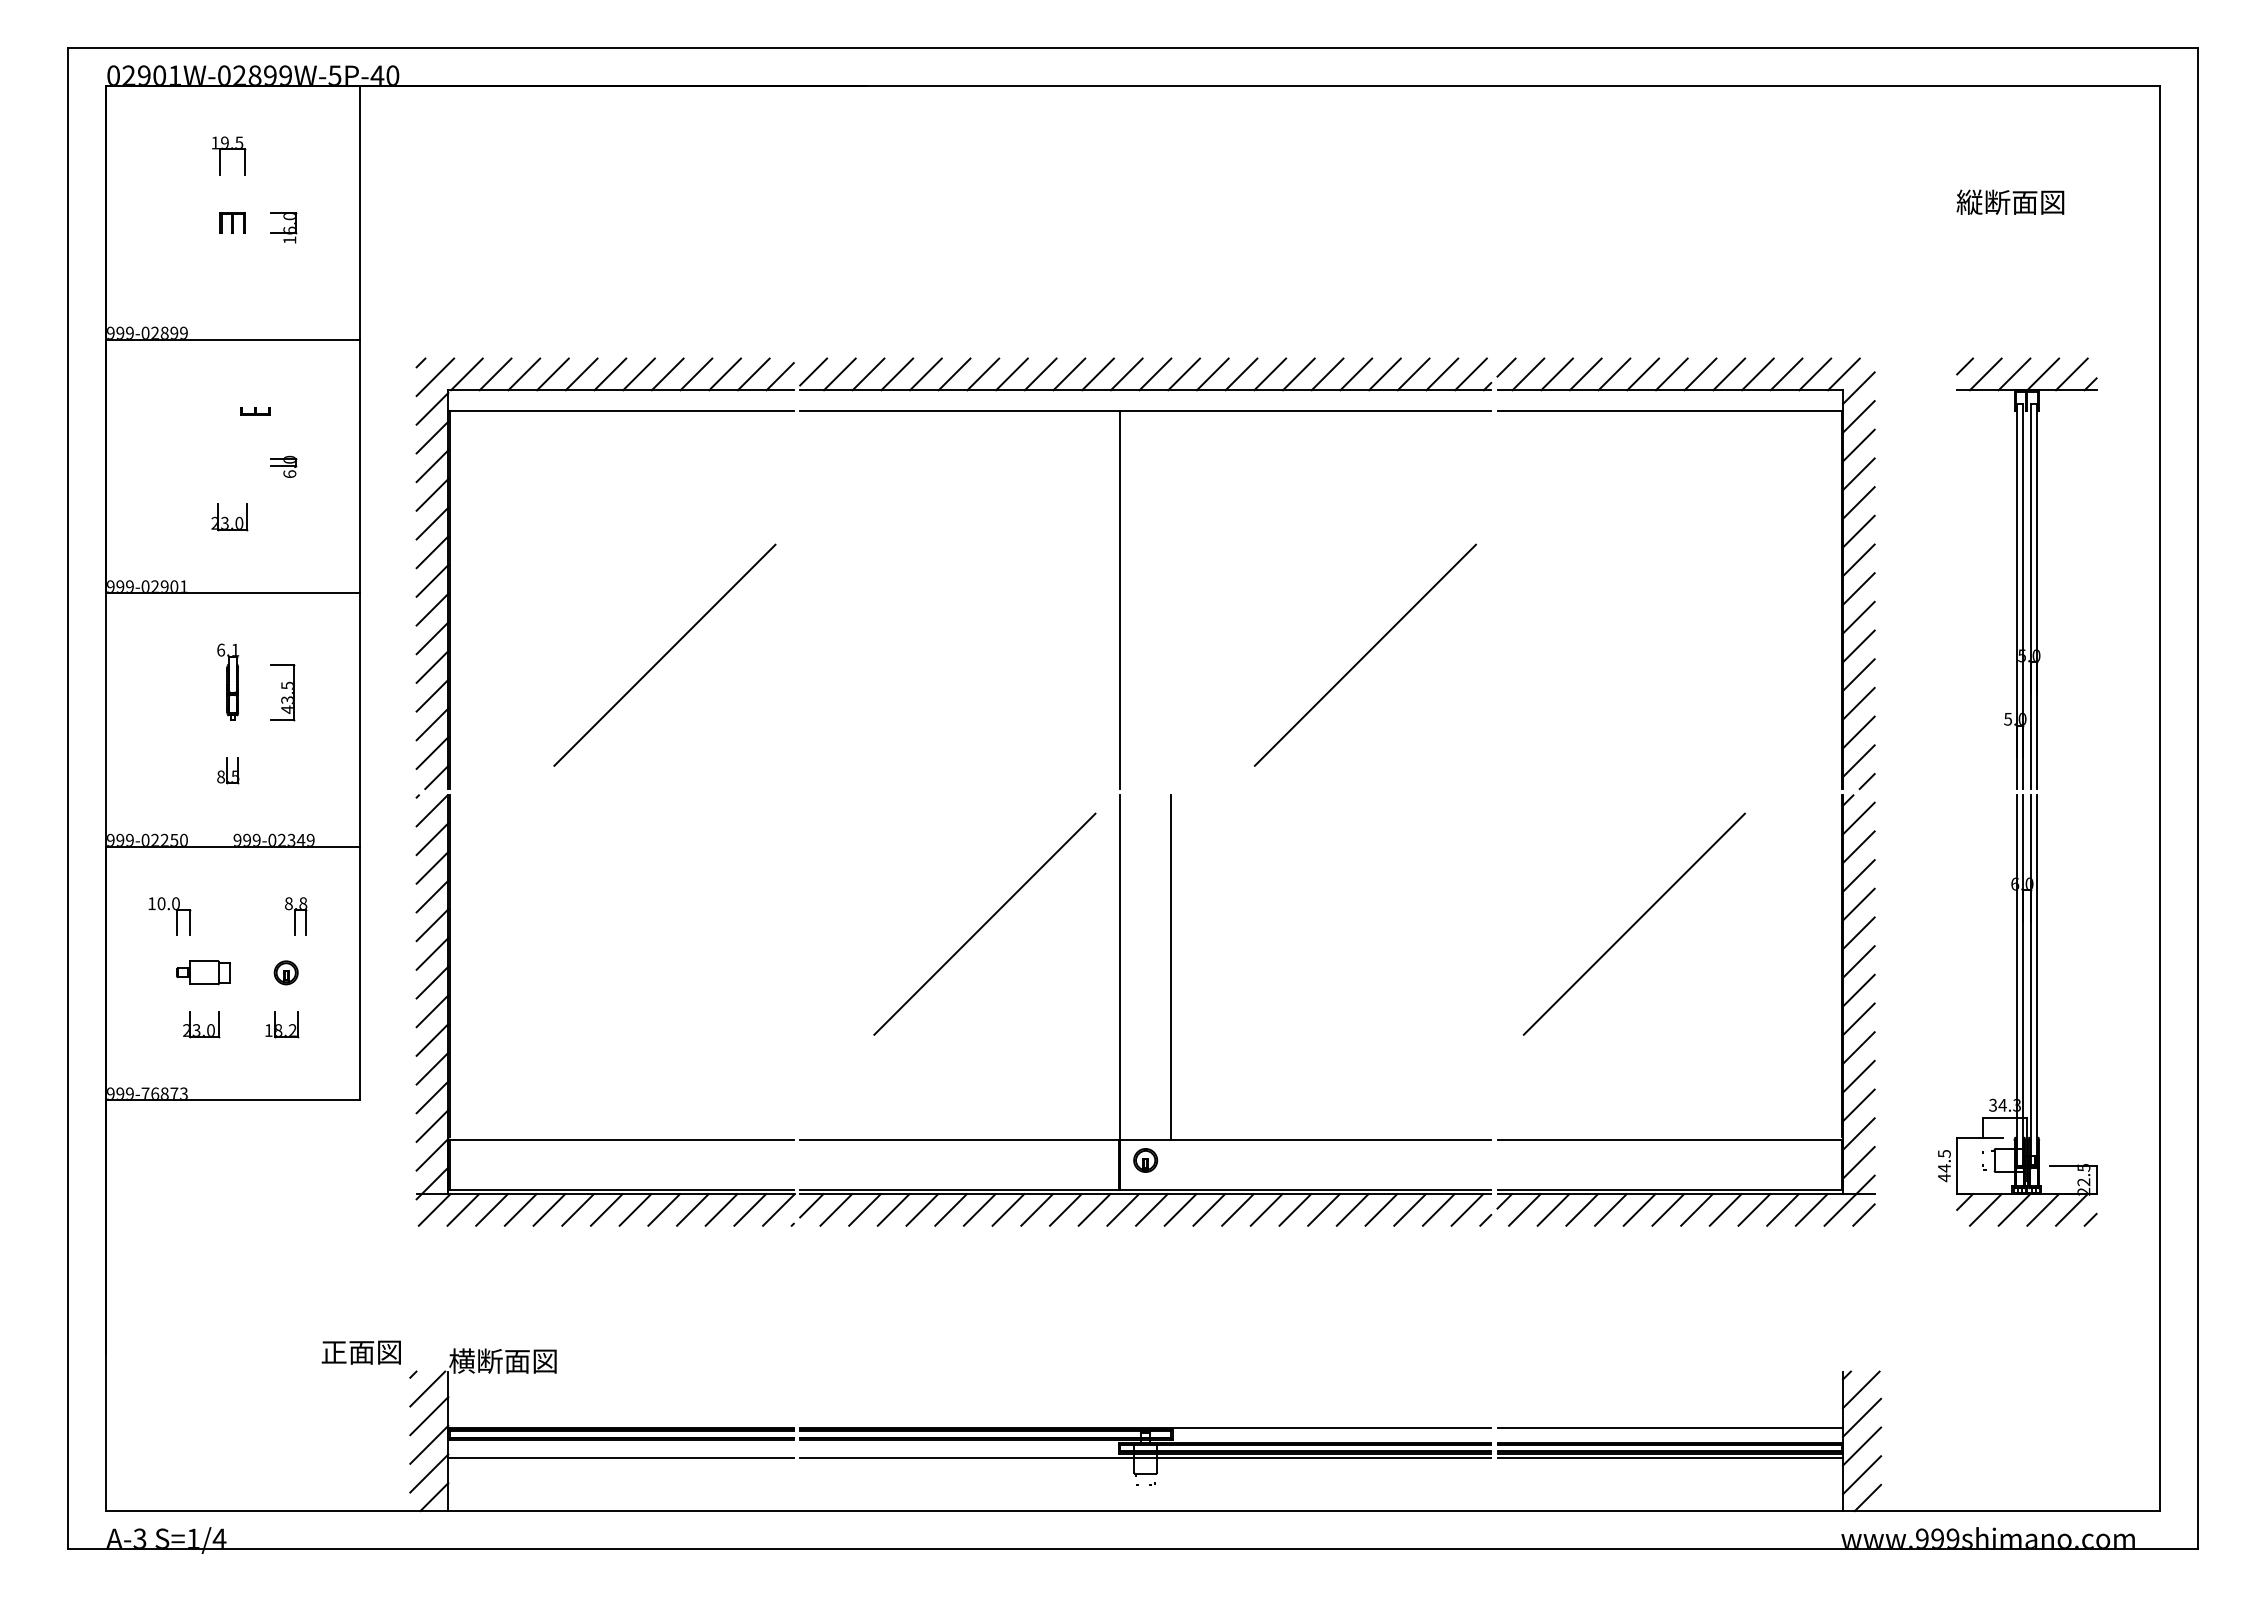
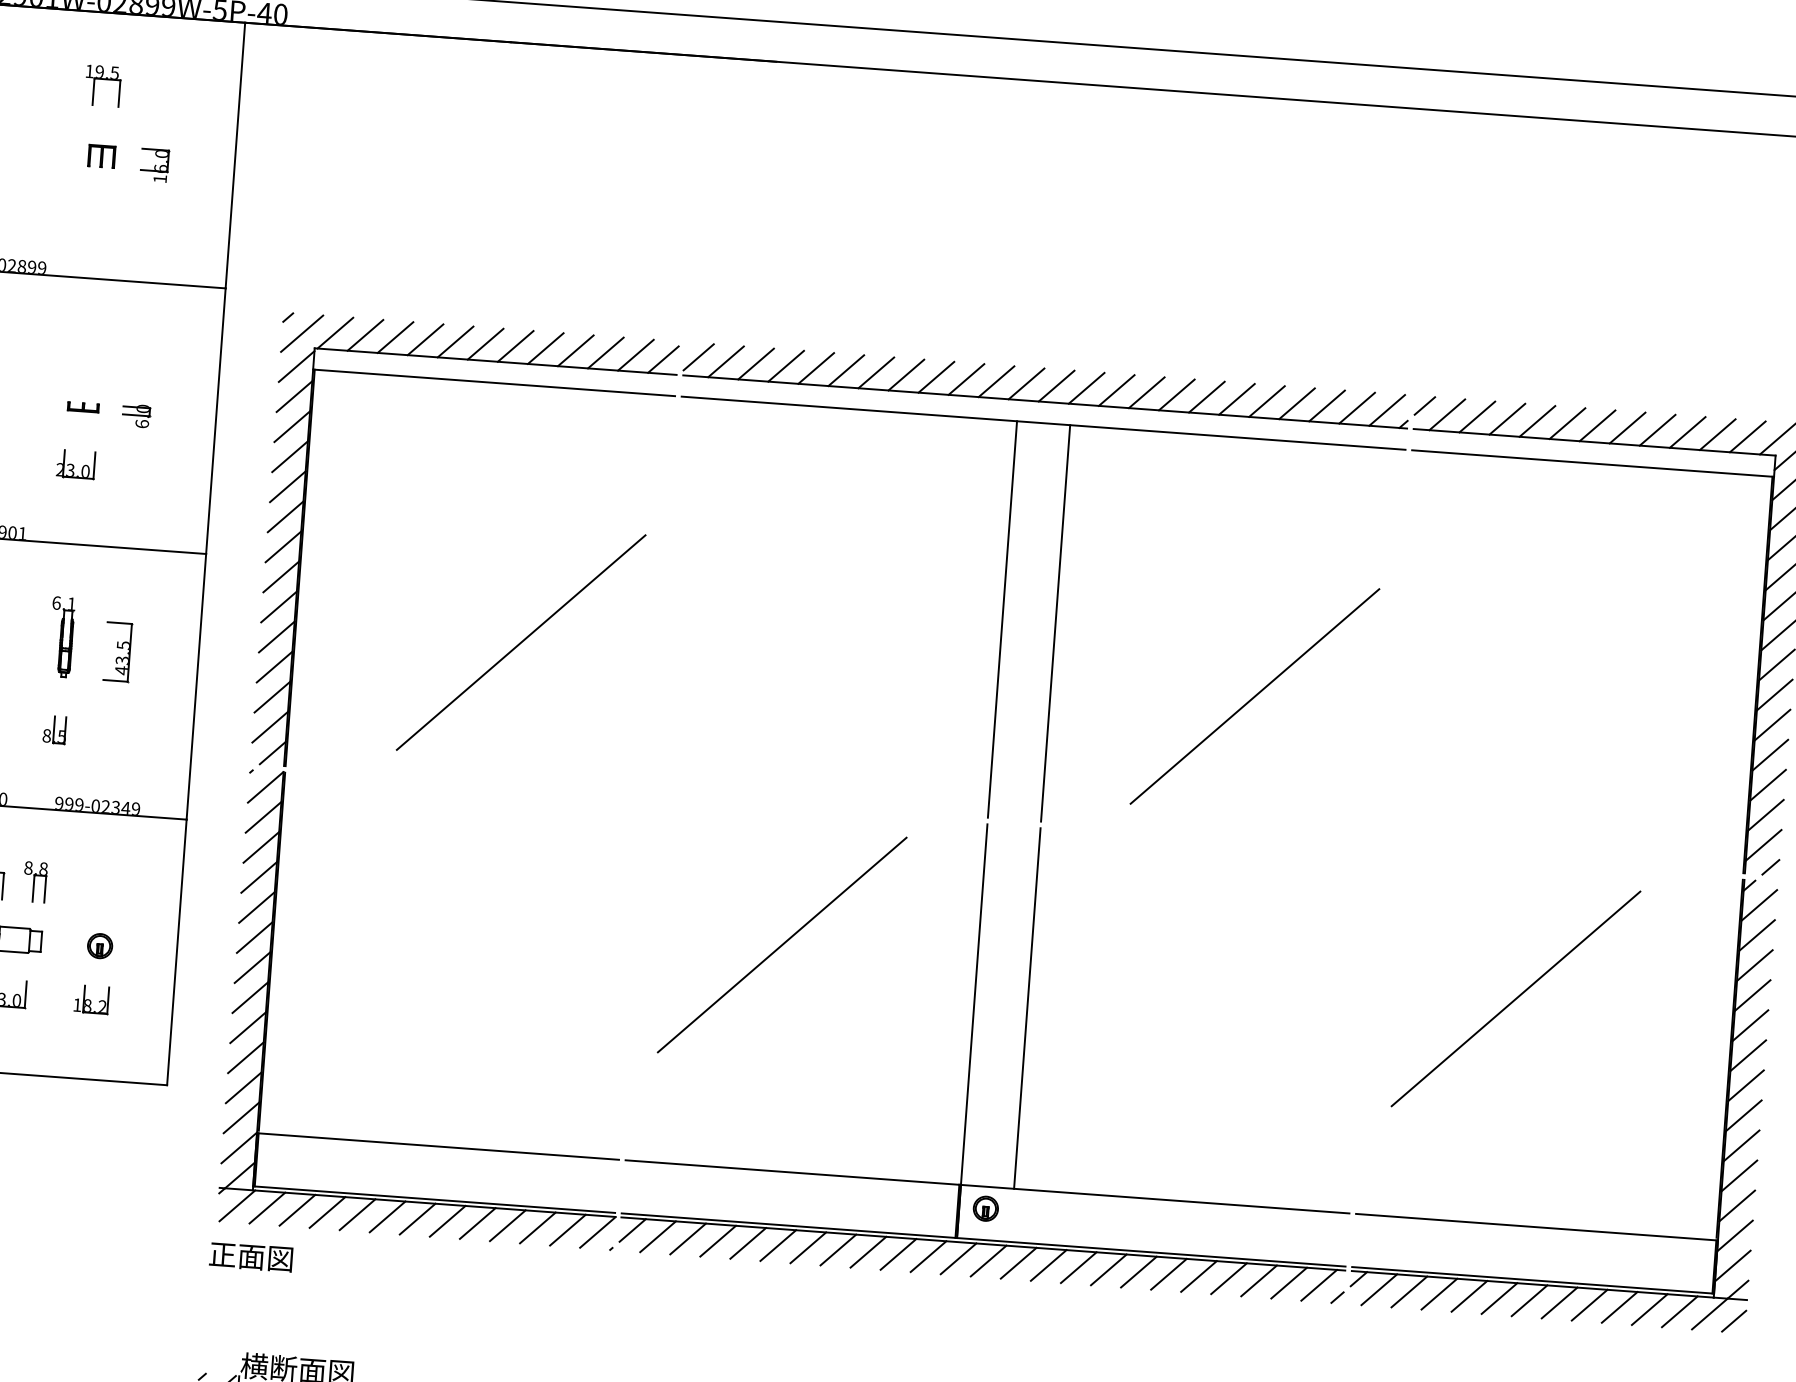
part: (255, 411) -> (83, 407), moved
line: (1171, 599) -> (1056, 623), added
part: (296, 916) -> (35, 882), moved
line: (984, 923) -> (781, 944), moved
text: (360, 1352) -> (250, 1256), moved

